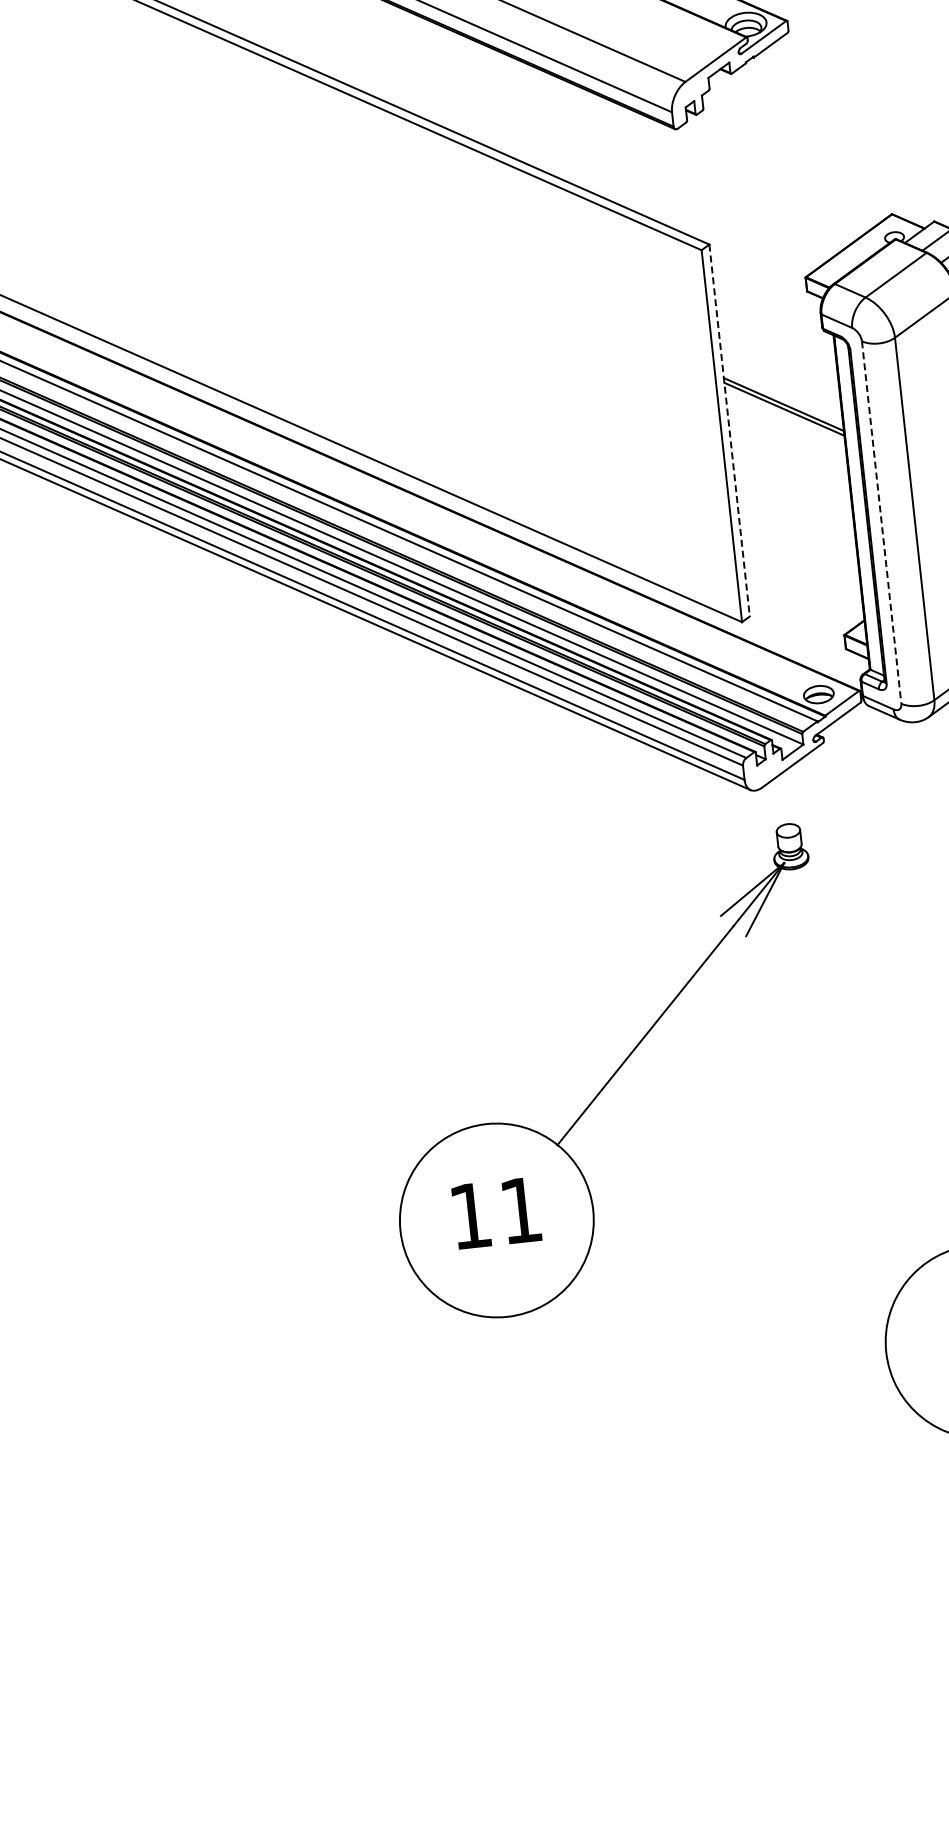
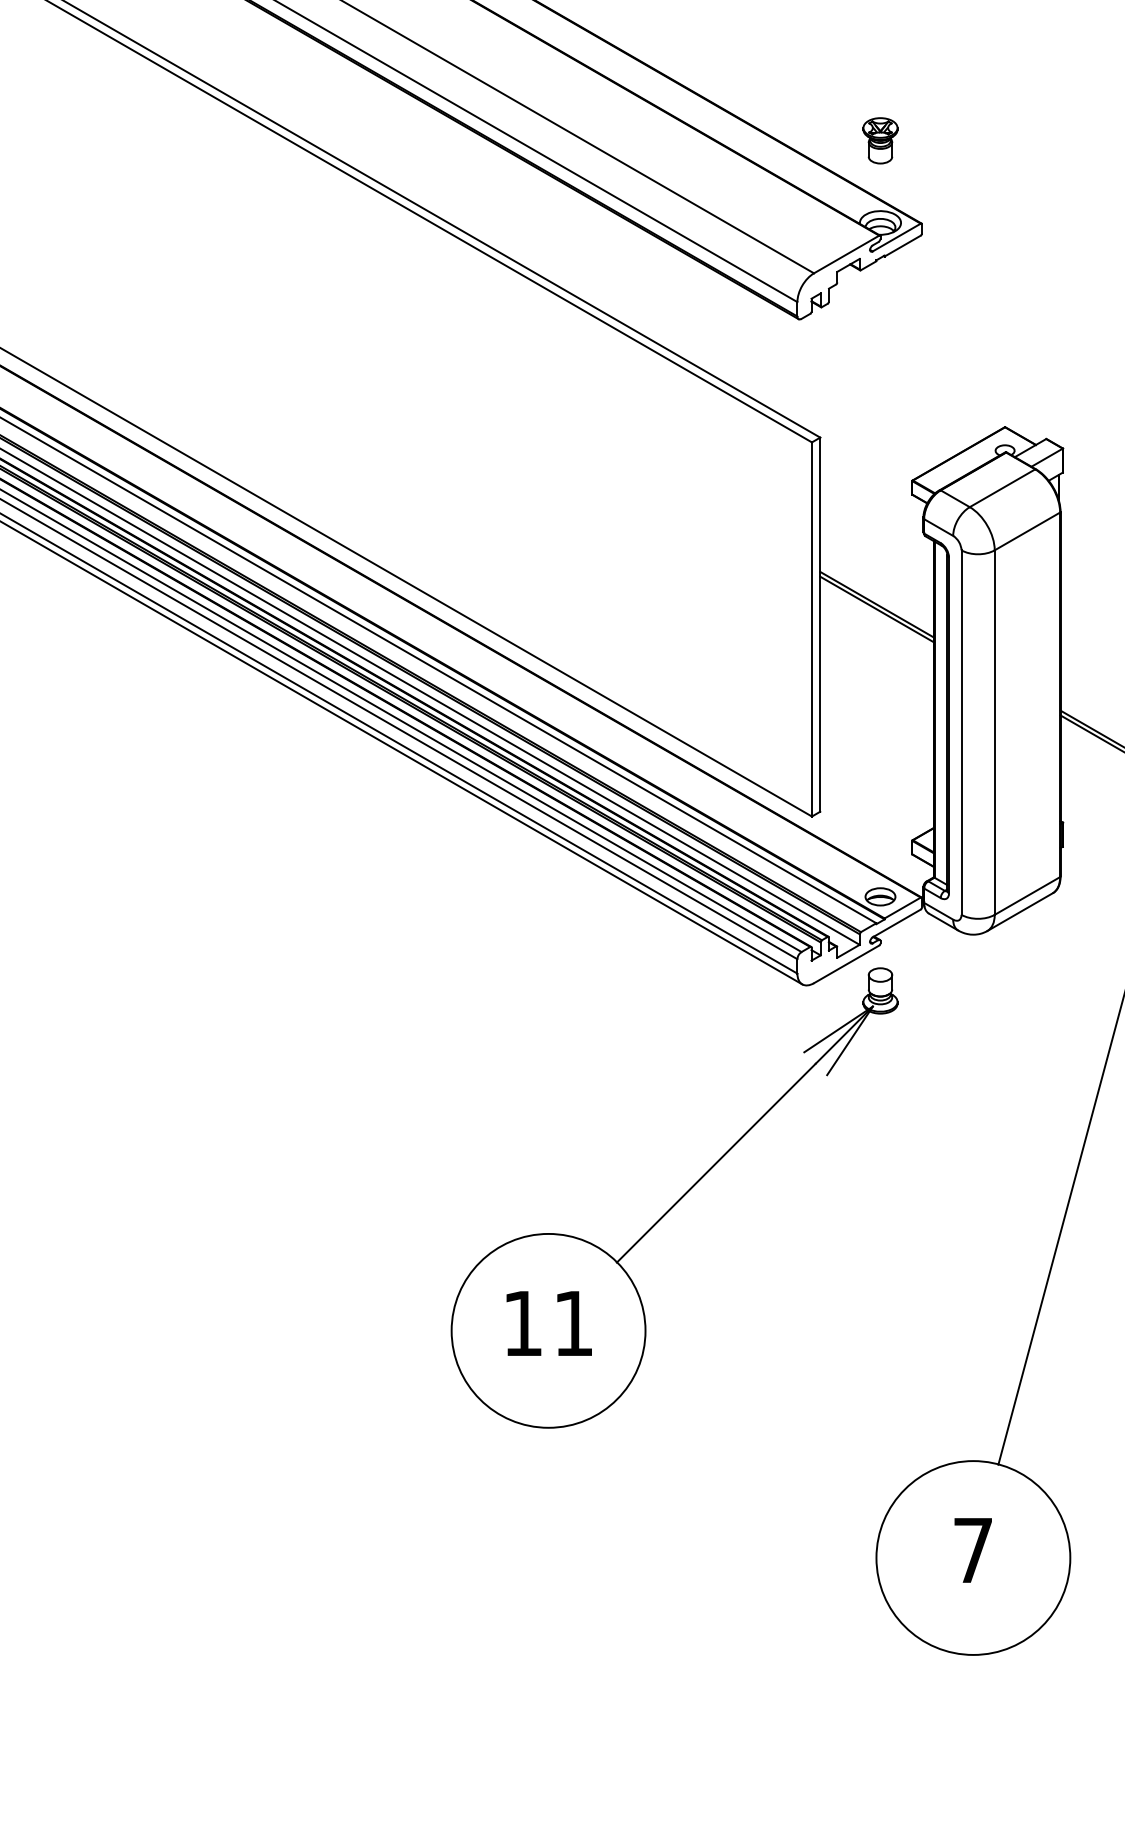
line: (729, 431) -> (820, 625), dashed -> solid
line: (881, 523) -> (961, 733), dashed -> solid
part: (607, 1074) -> (674, 1197), moved

